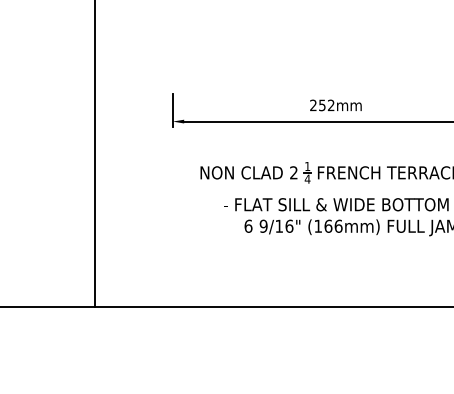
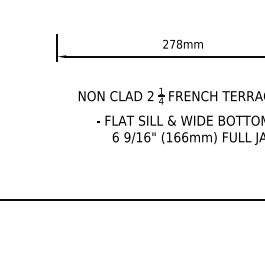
text: (326, 105) -> (175, 44), 252mm -> 278mm

